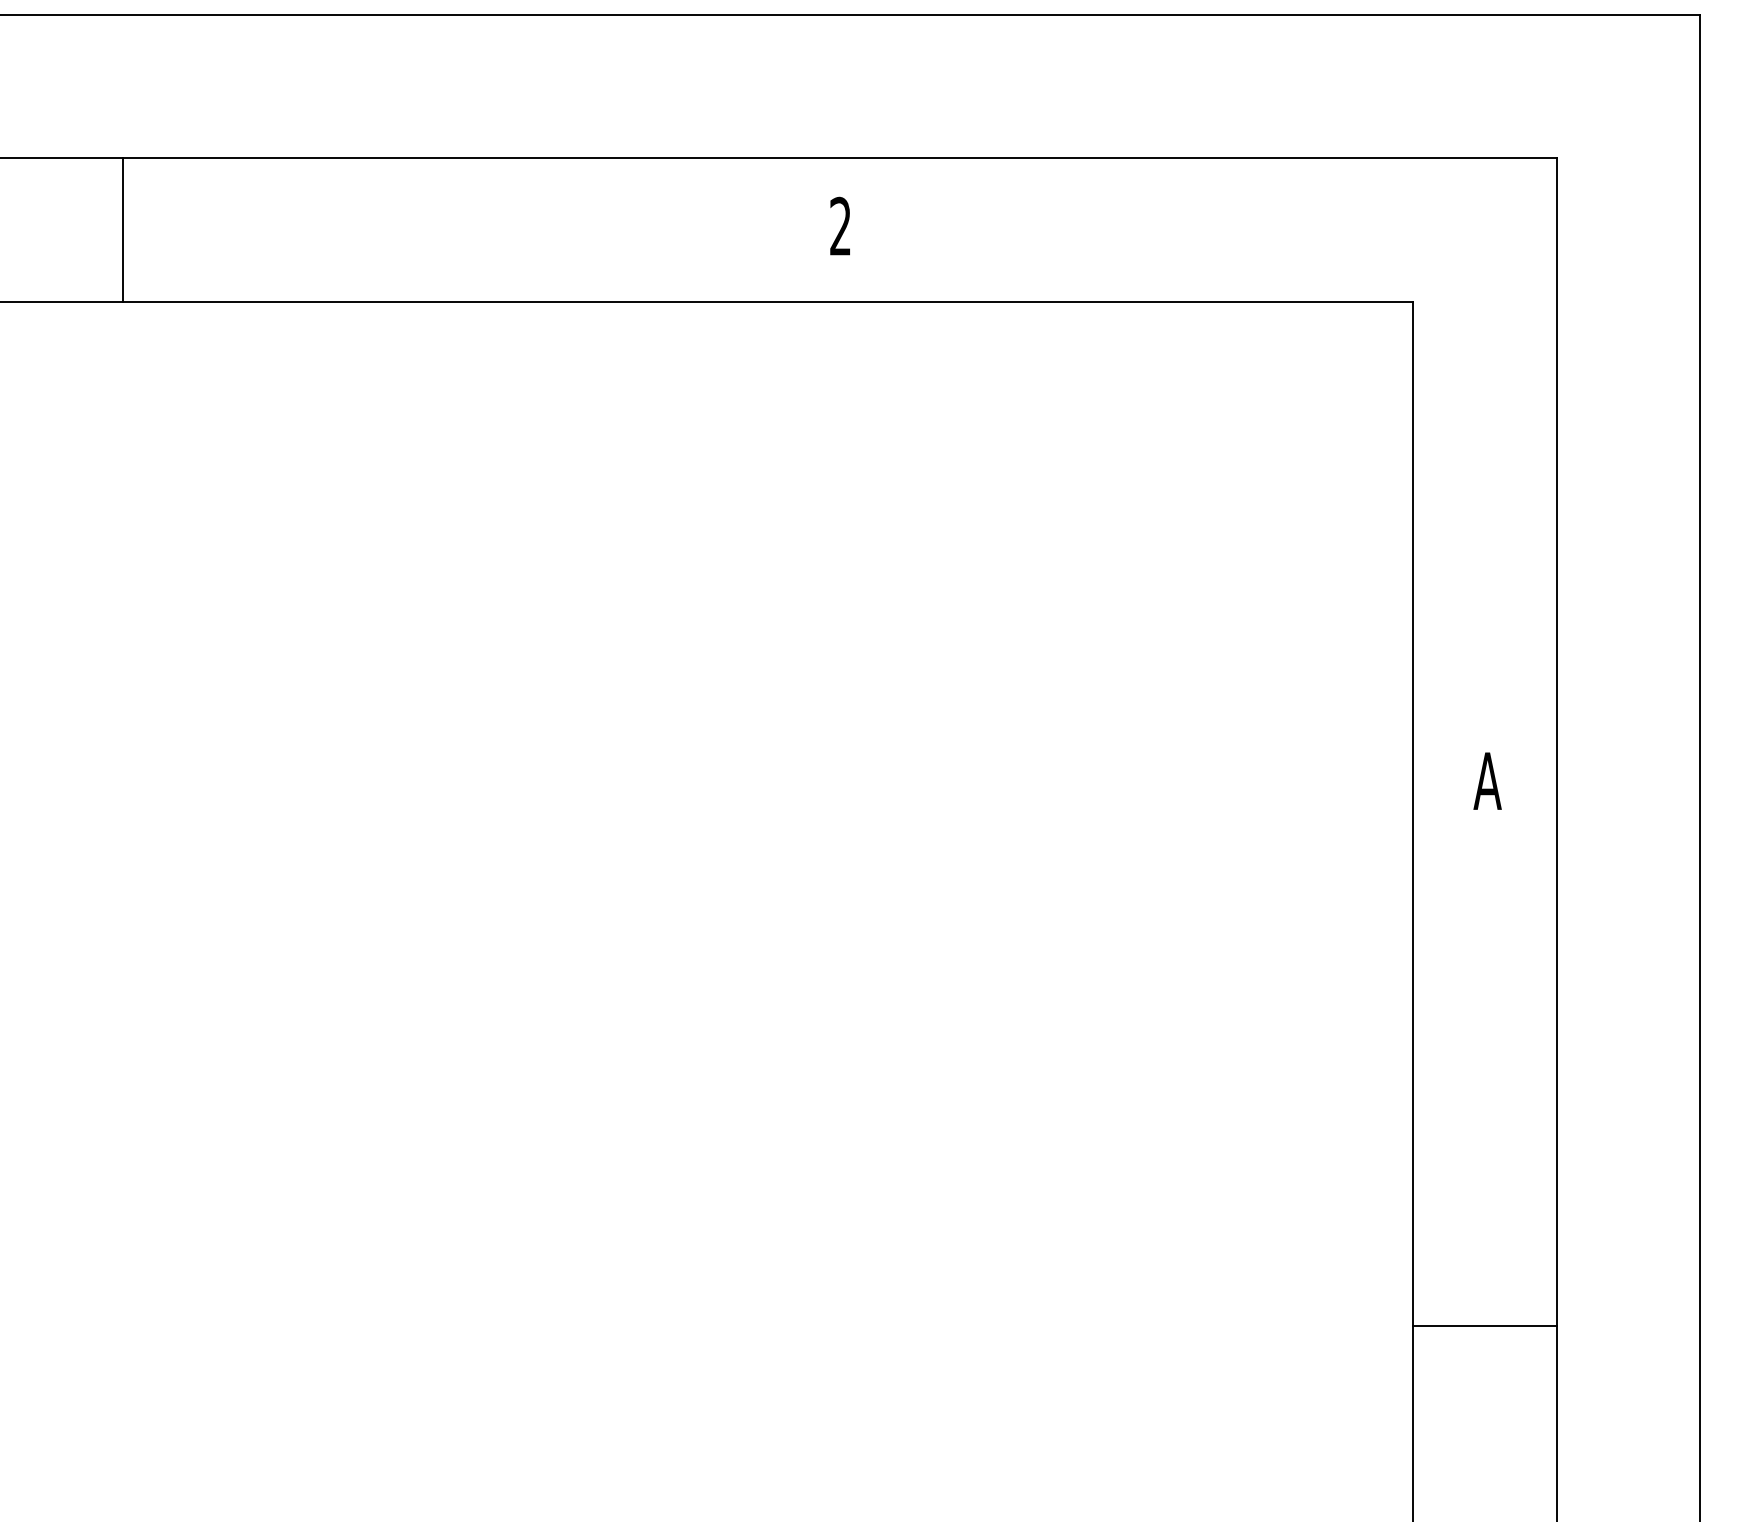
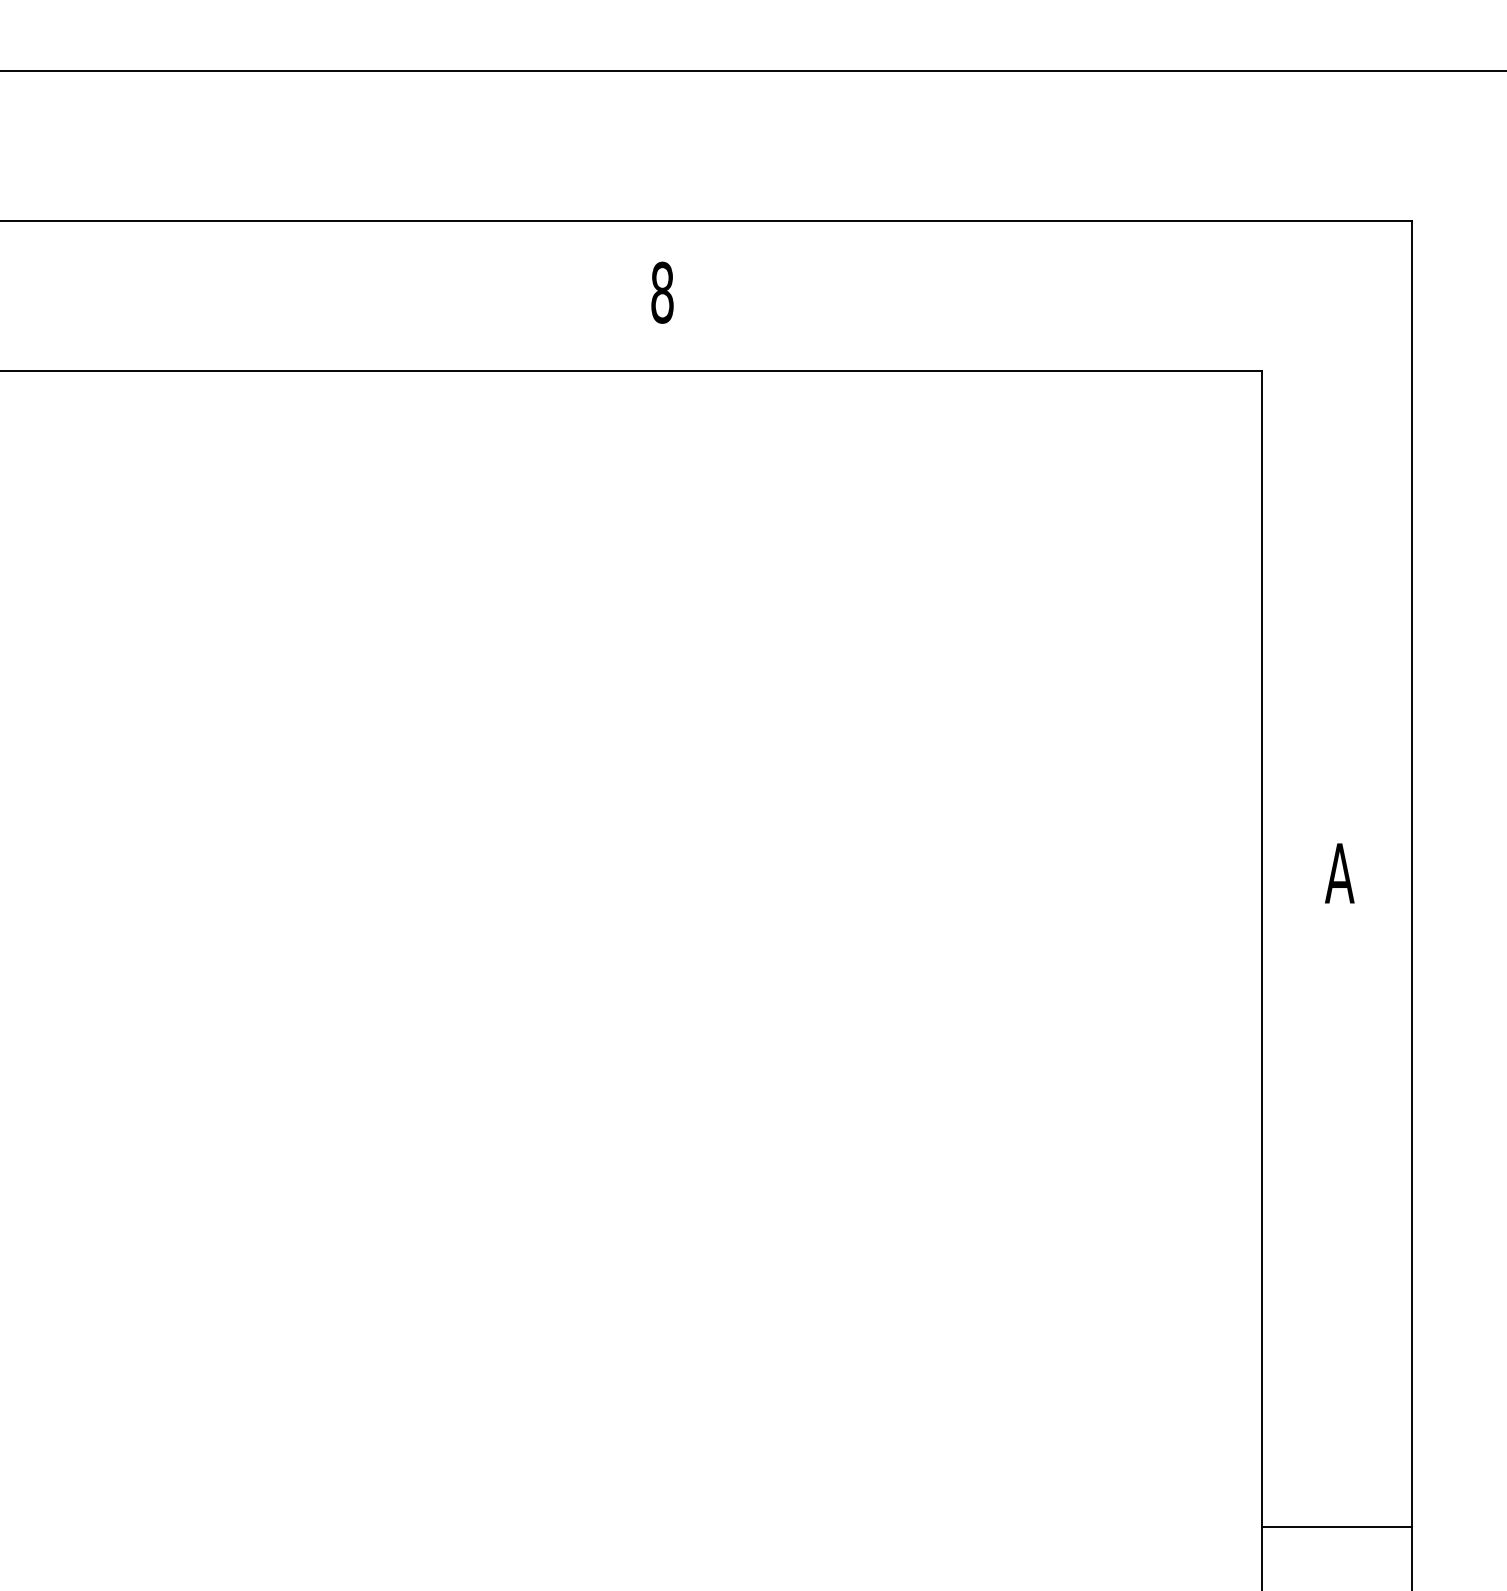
text: (840, 226) -> (662, 292), 2 -> 8
line: (1484, 1325) -> (1336, 1527), moved

